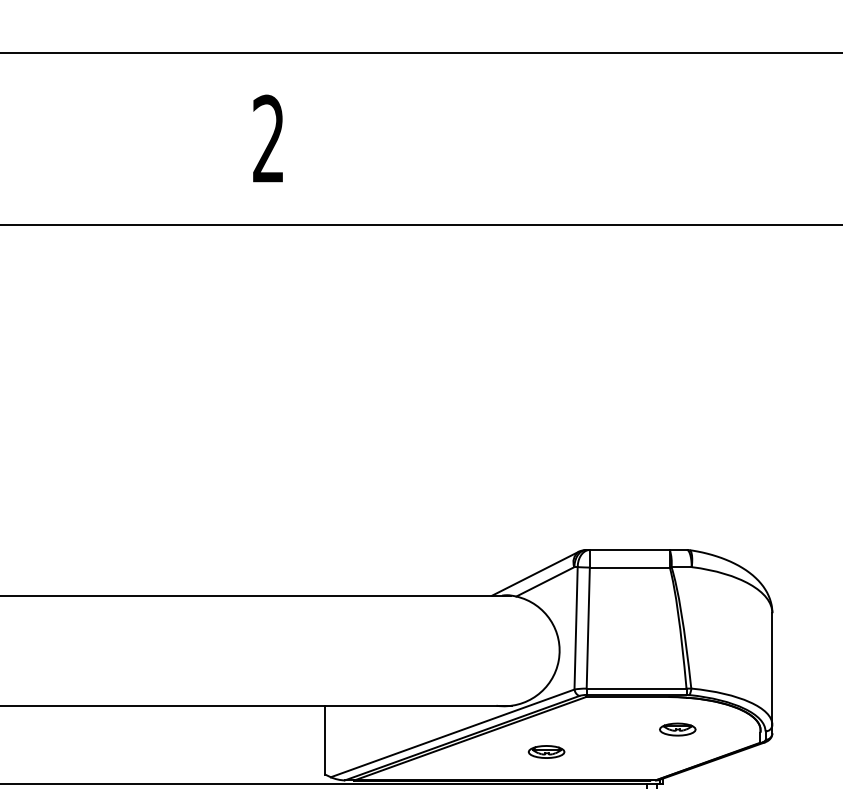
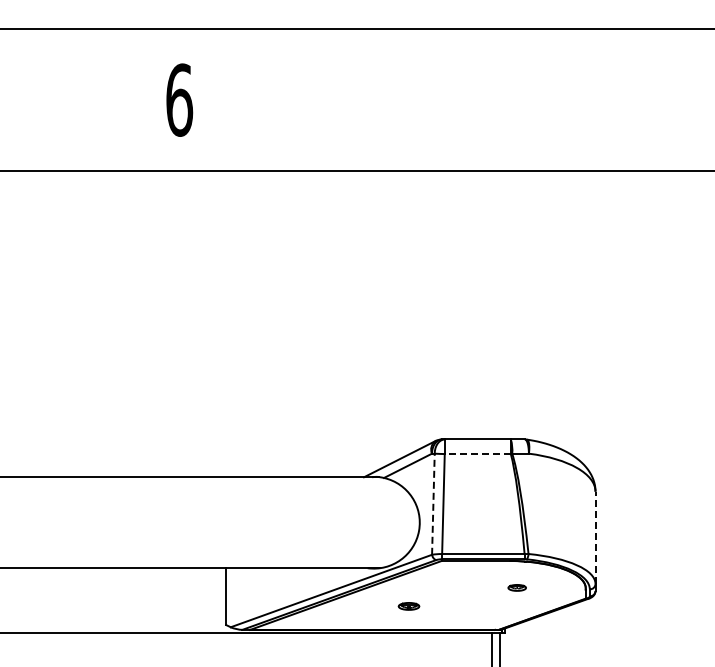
text: (268, 138) -> (179, 99), 2 -> 6
line: (629, 568) -> (477, 454), solid -> dashed
line: (576, 628) -> (433, 504), solid -> dashed
line: (772, 668) -> (595, 537), solid -> dashed
part: (676, 729) -> (516, 587), size x0.6
part: (545, 752) -> (408, 606), size x0.7

